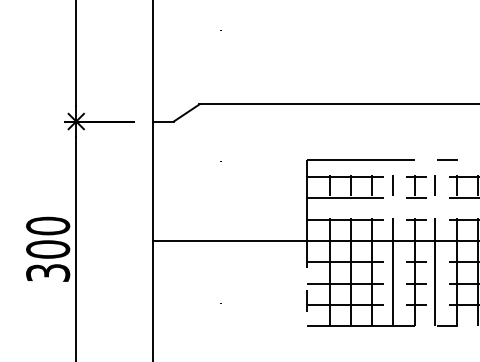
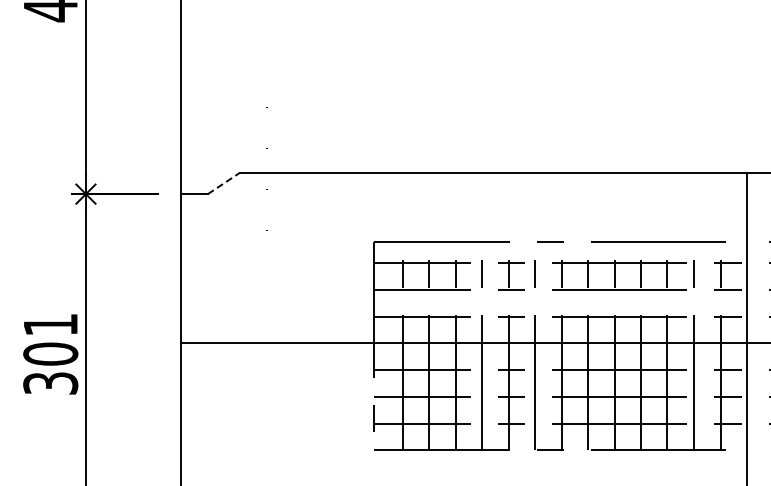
line: (187, 113) -> (224, 183), solid -> dashed
text: (47, 225) -> (50, 324), 300 -> 301

